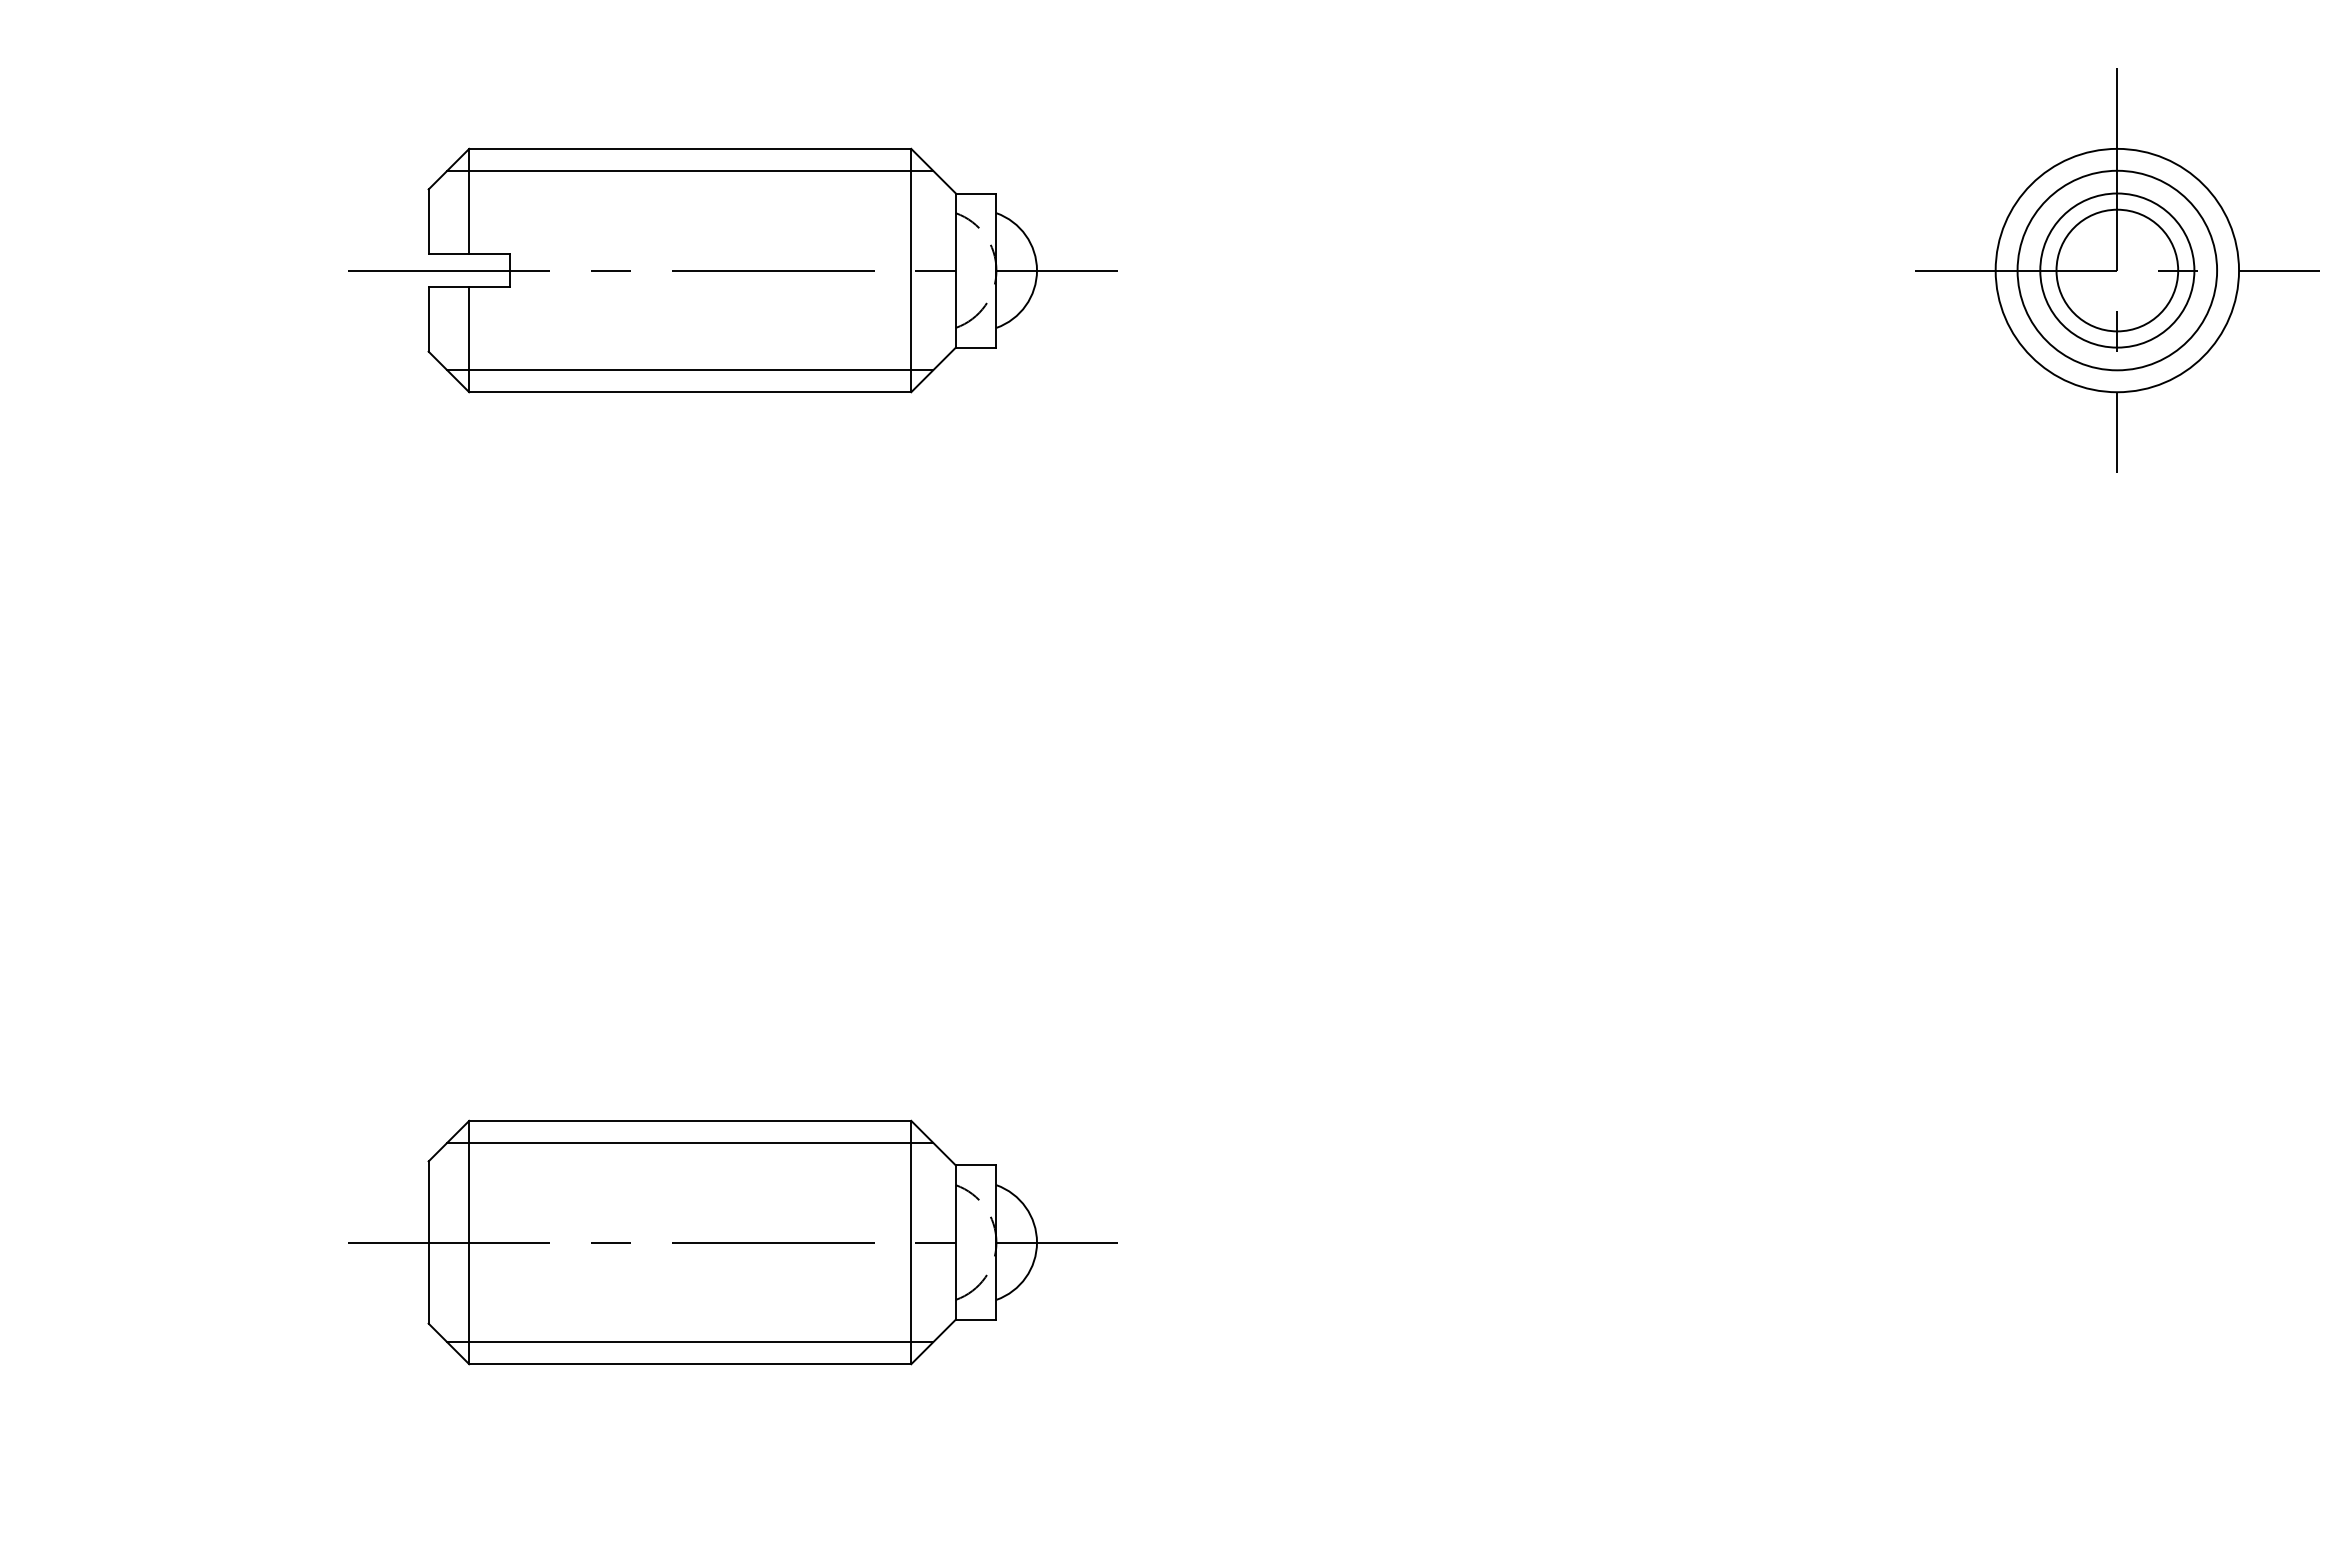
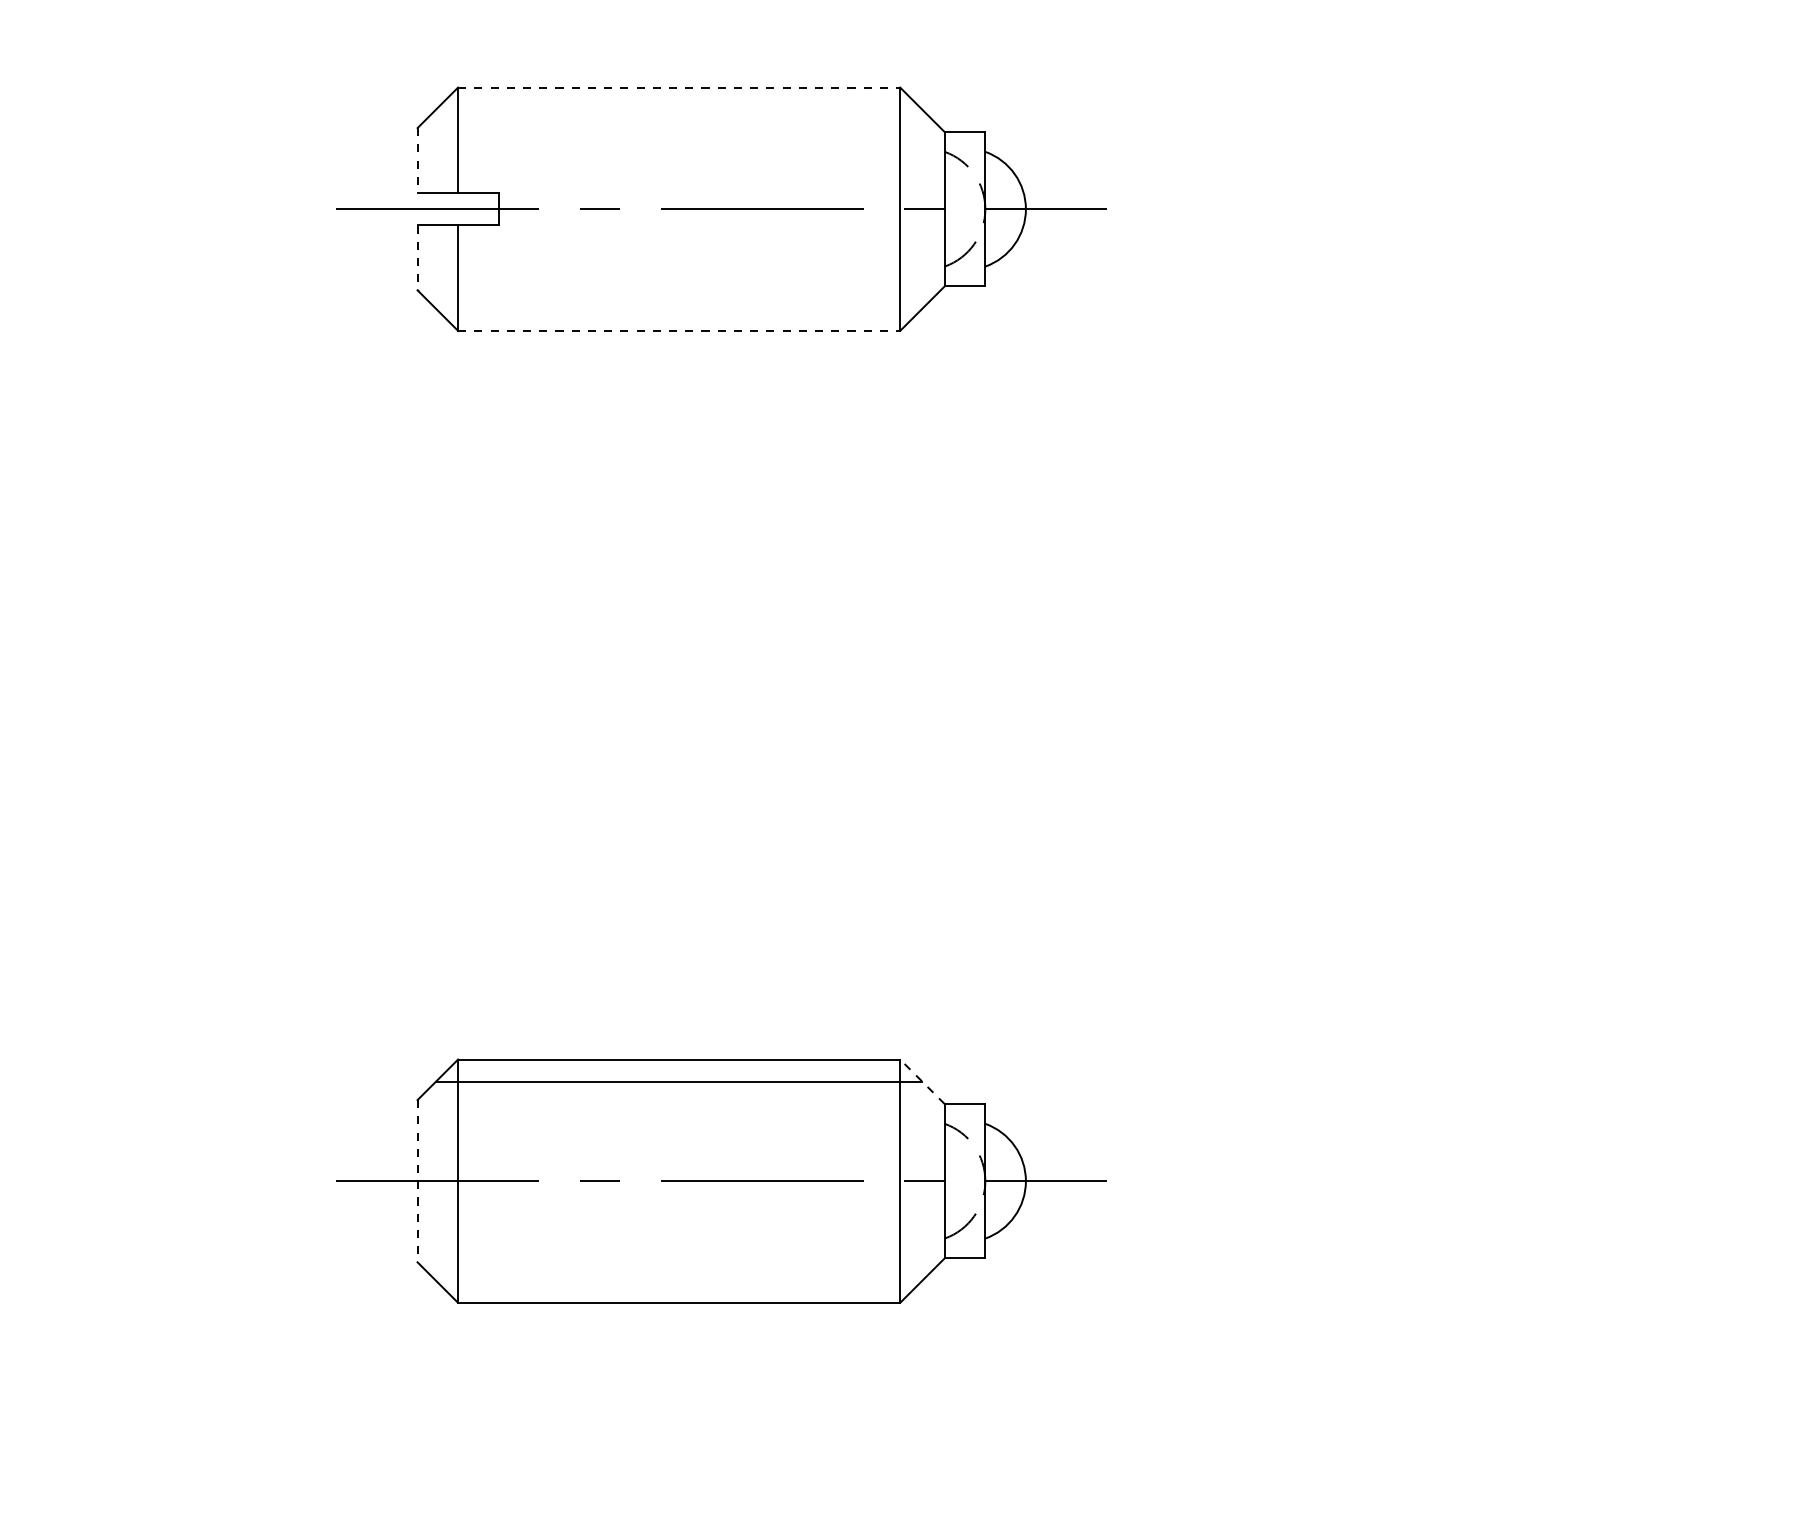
line: (690, 148) -> (679, 87), solid -> dashed
line: (690, 170) -> (679, 109), removed
line: (428, 222) -> (417, 161), solid -> dashed
line: (428, 319) -> (417, 258), solid -> dashed
line: (690, 370) -> (679, 309), removed
line: (690, 392) -> (679, 331), solid -> dashed
line: (933, 1143) -> (922, 1082), solid -> dashed
line: (428, 1243) -> (417, 1182), solid -> dashed
line: (690, 1342) -> (679, 1281), removed

